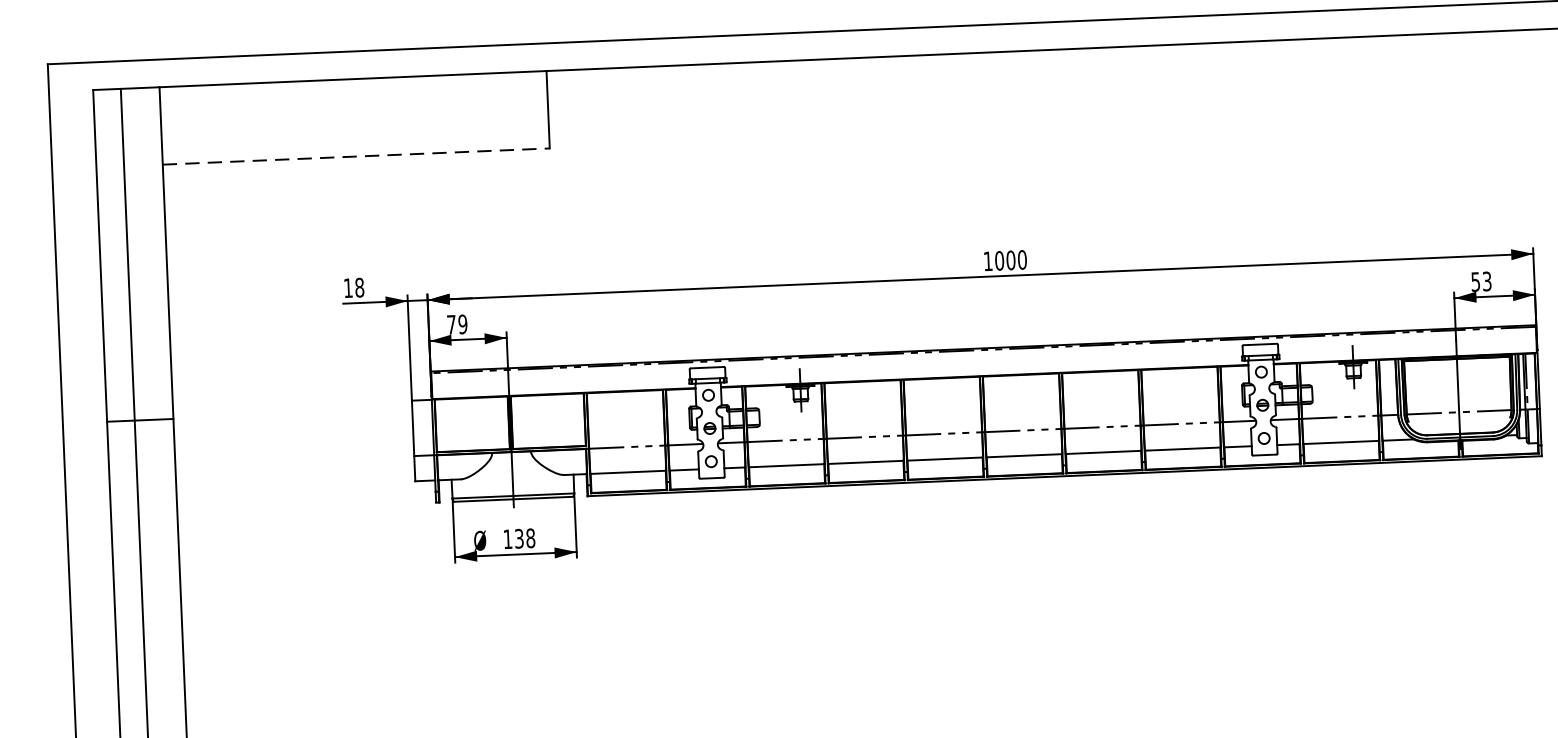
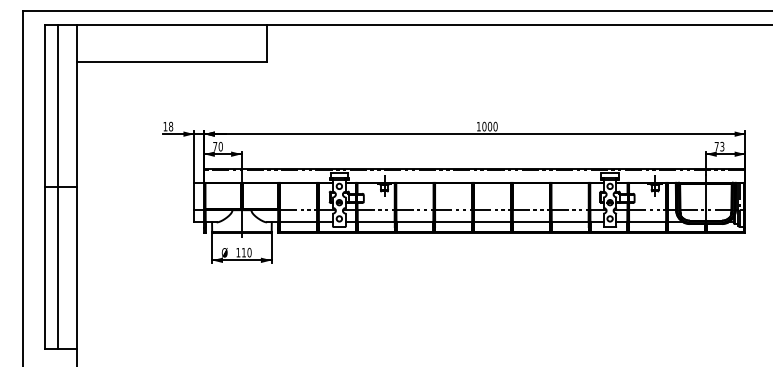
line: (357, 156) -> (172, 62), dashed -> solid
text: (1475, 281) -> (716, 146), 53 -> 73
text: (462, 323) -> (220, 146), 79 -> 70
text: (524, 538) -> (246, 252), 138 -> 110

